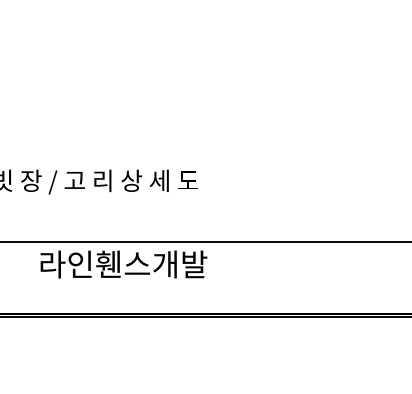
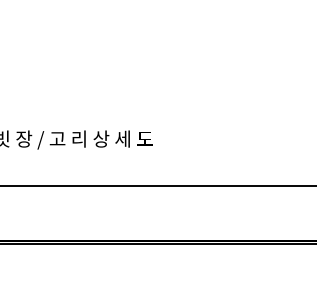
part: (123, 264) -> (95, 203), removed

